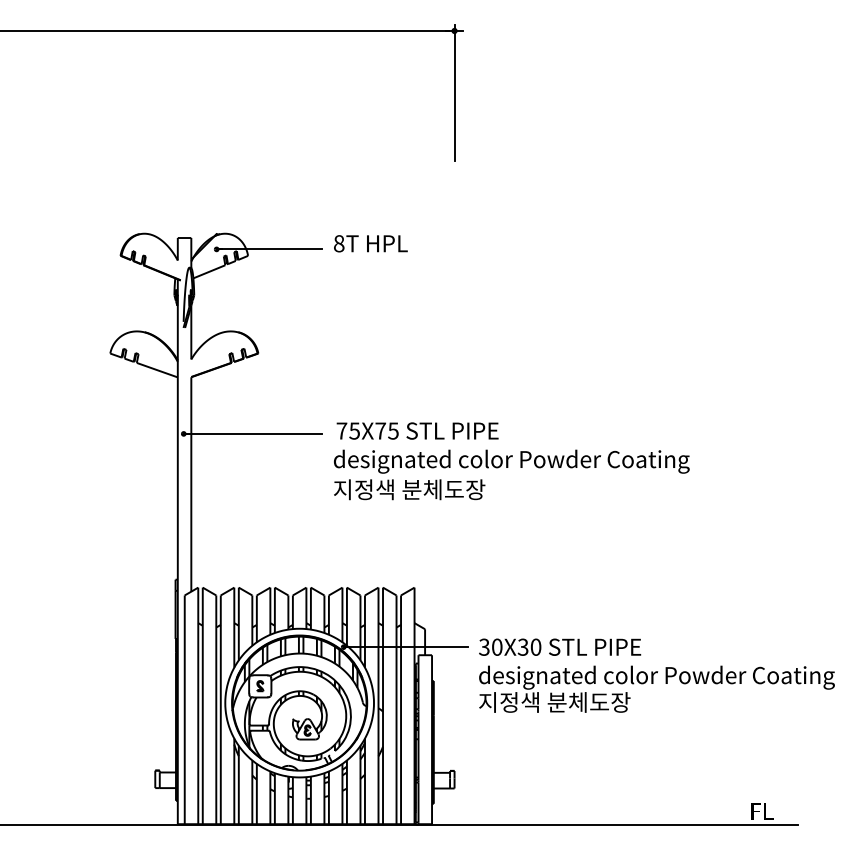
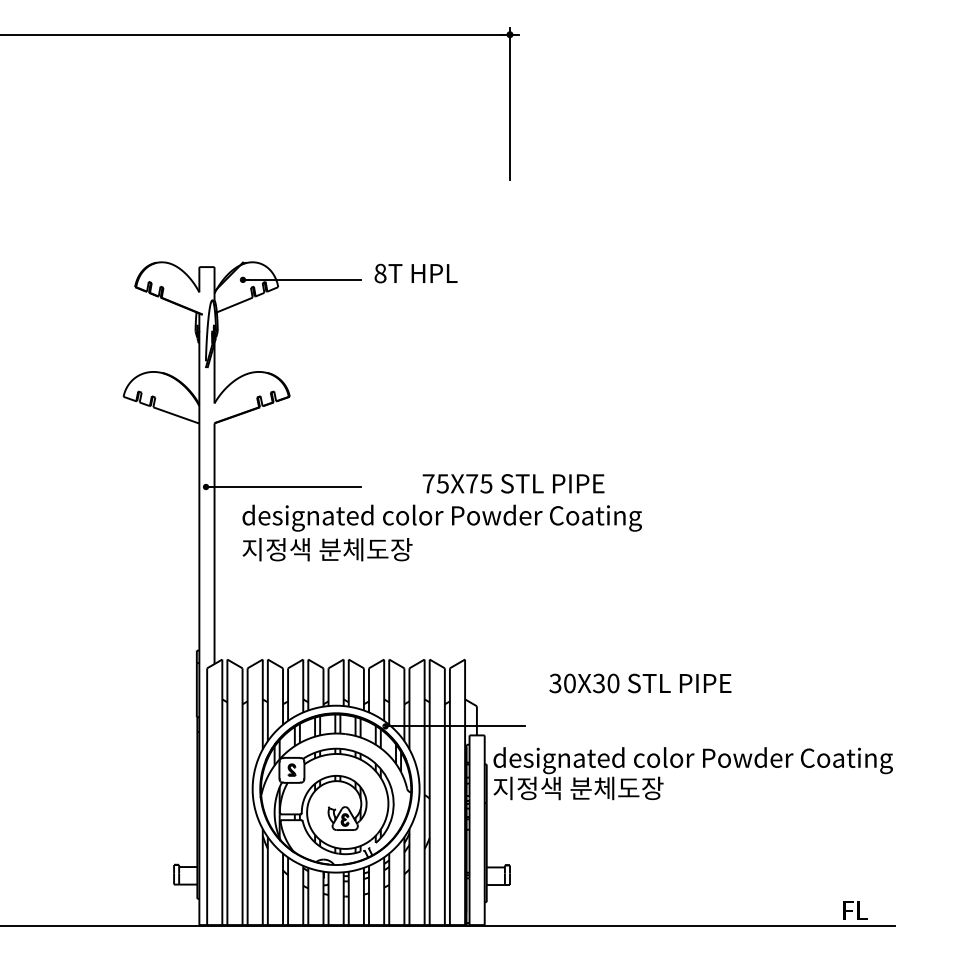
text: (417, 430) -> (513, 483), moved
text: (511, 474) -> (441, 532), moved
text: (560, 647) -> (640, 683), moved
text: (656, 689) -> (692, 773), moved

